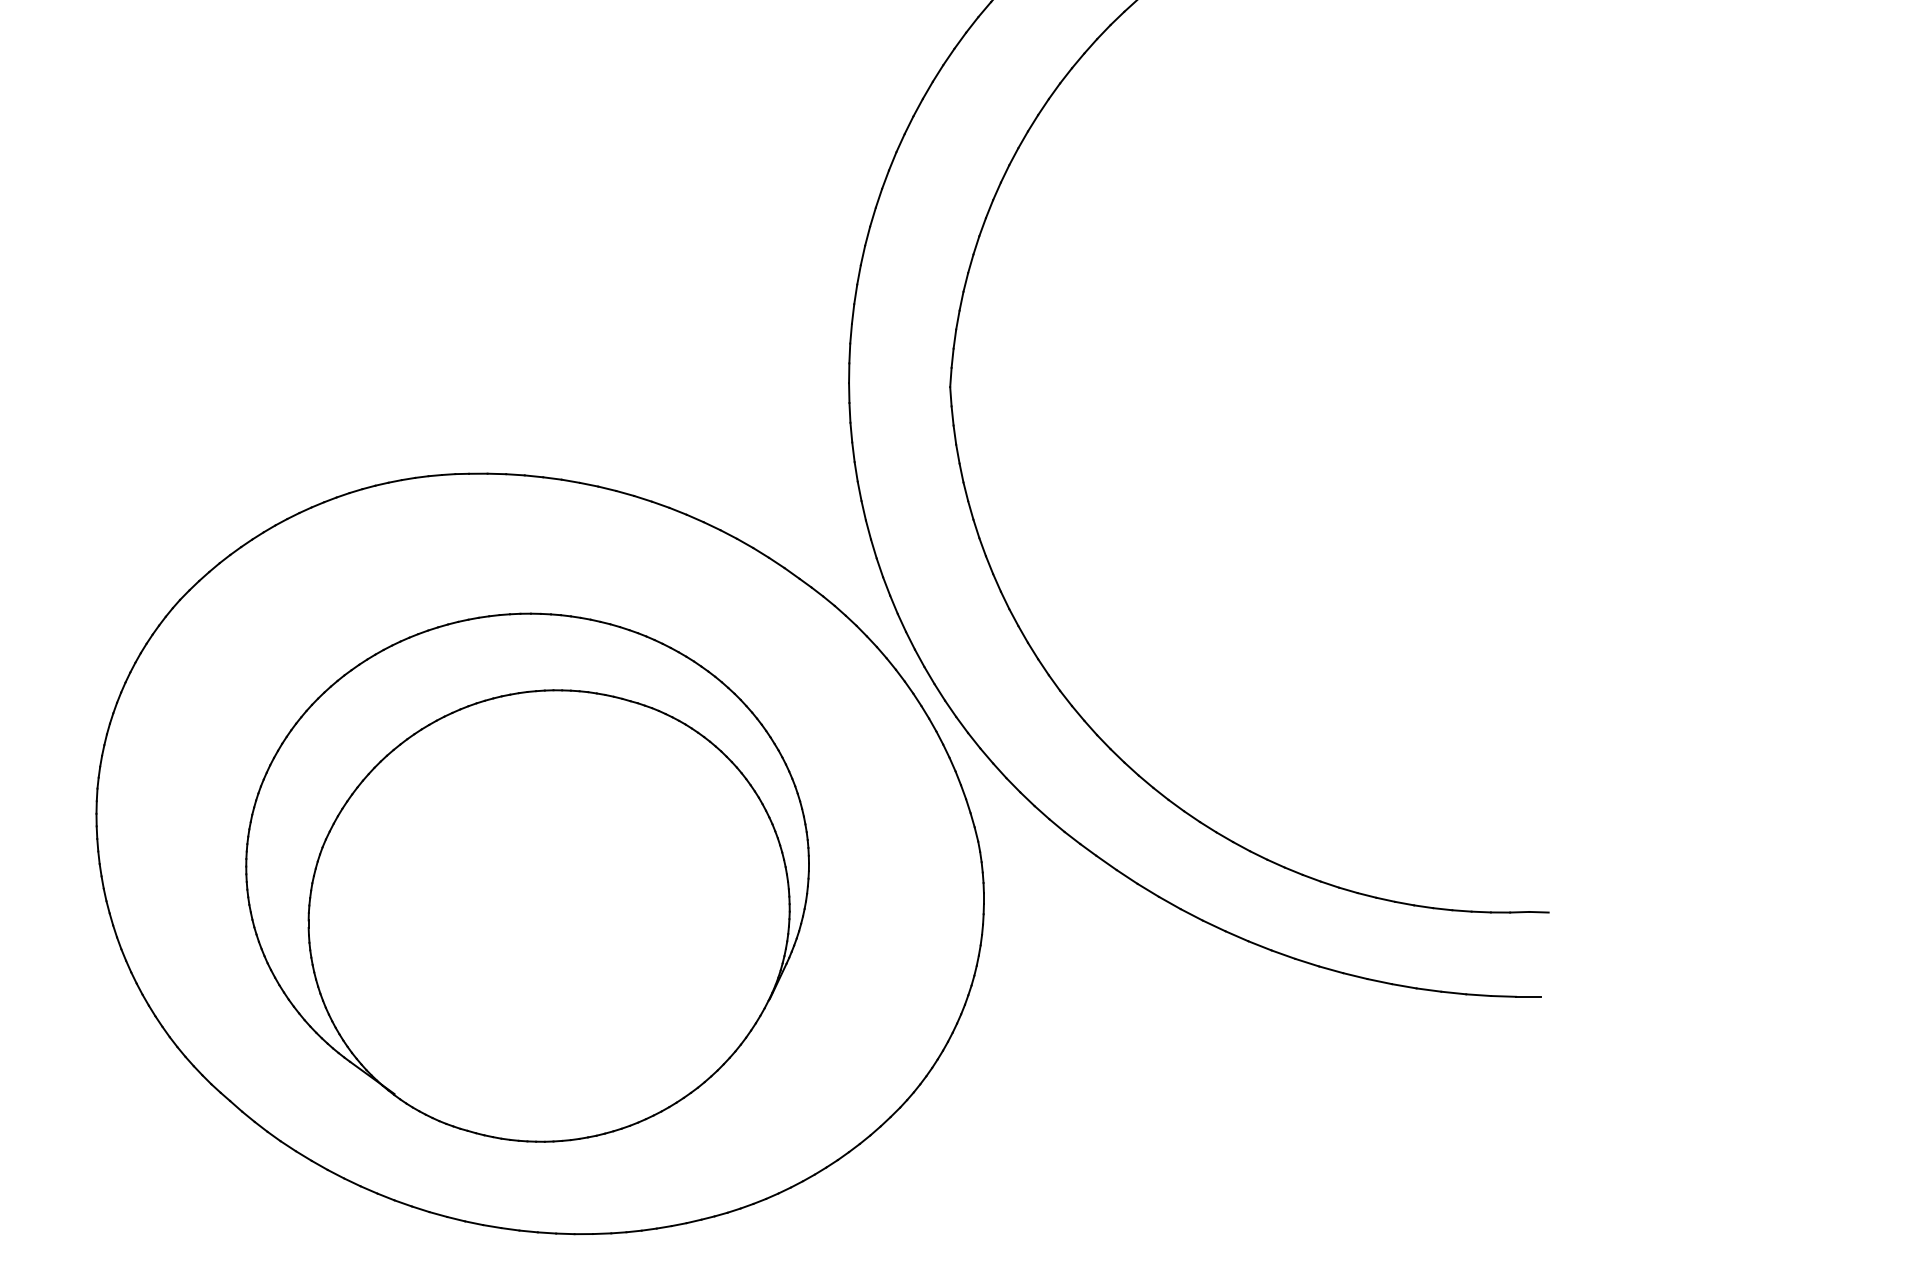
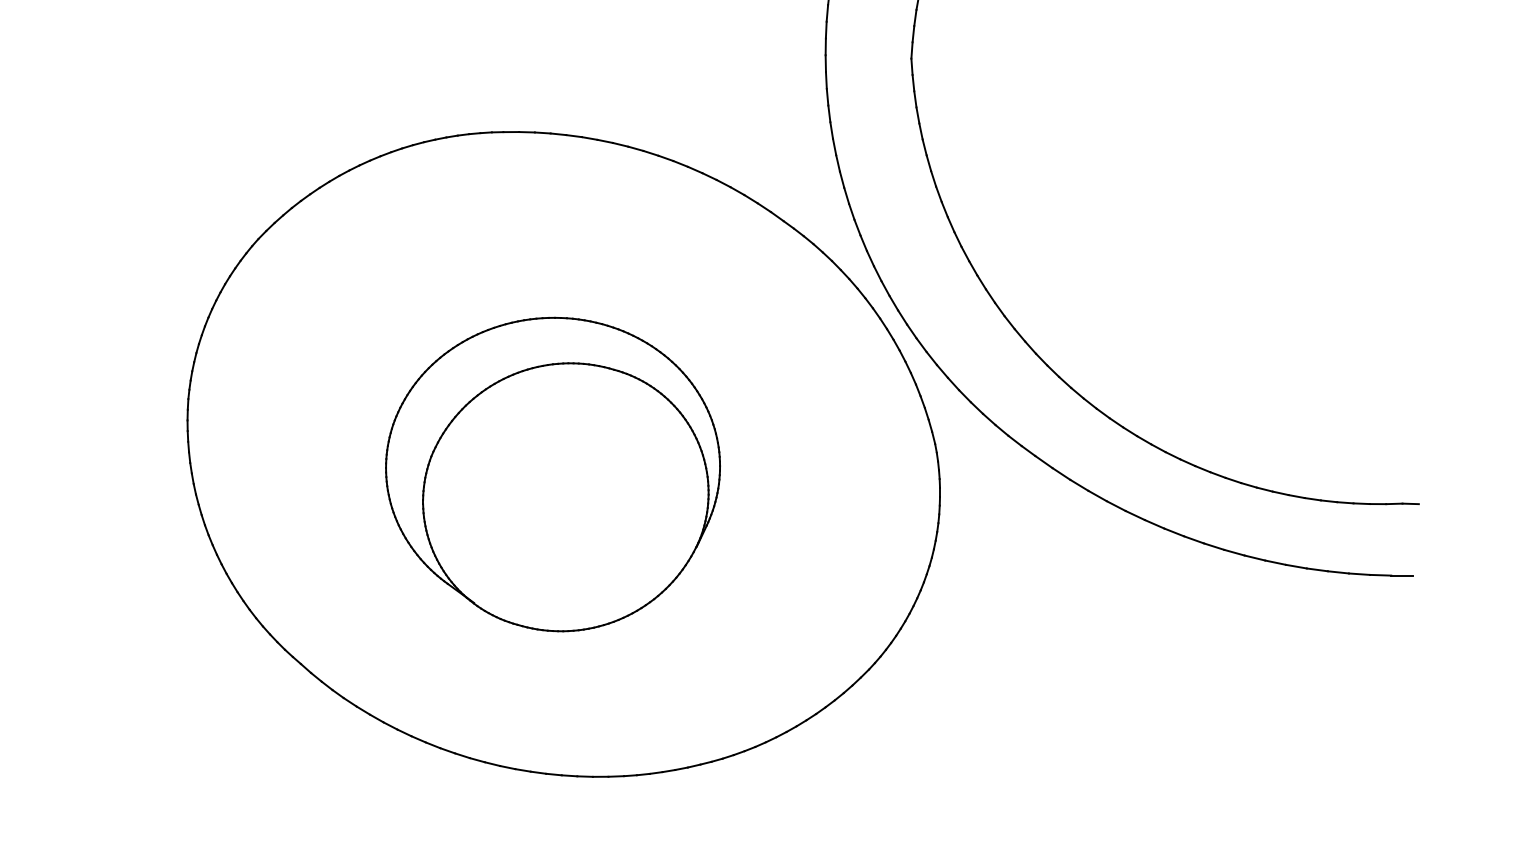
part: (527, 877) -> (552, 474), size x0.7

